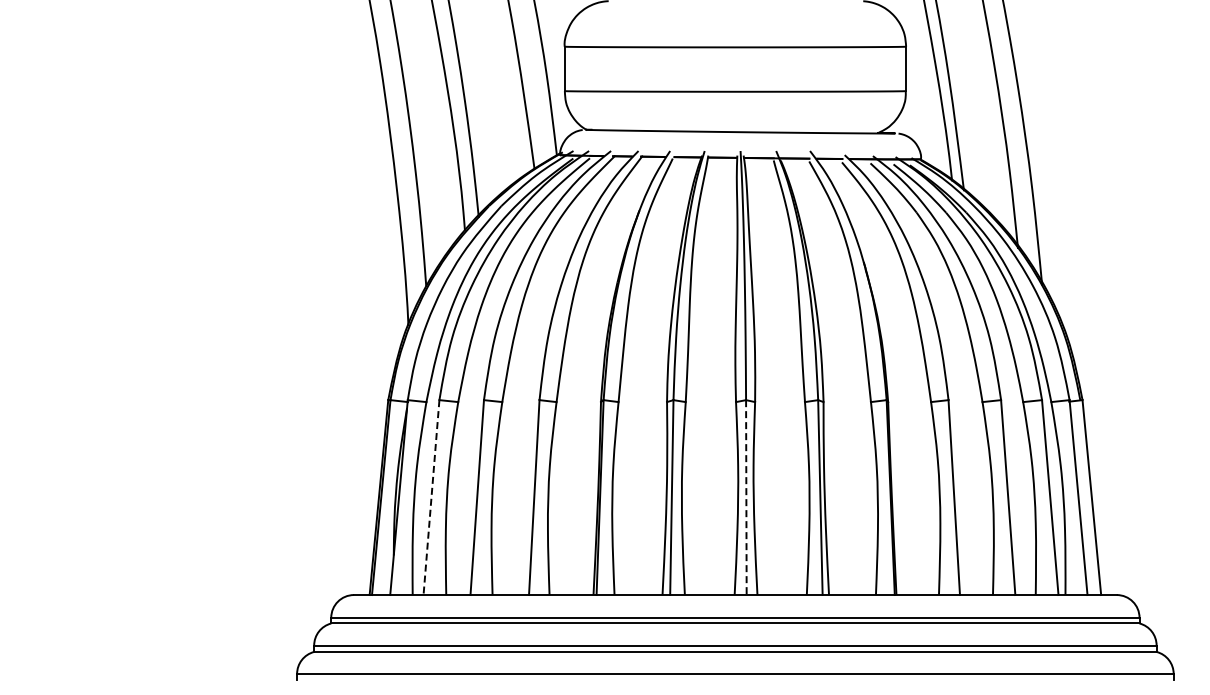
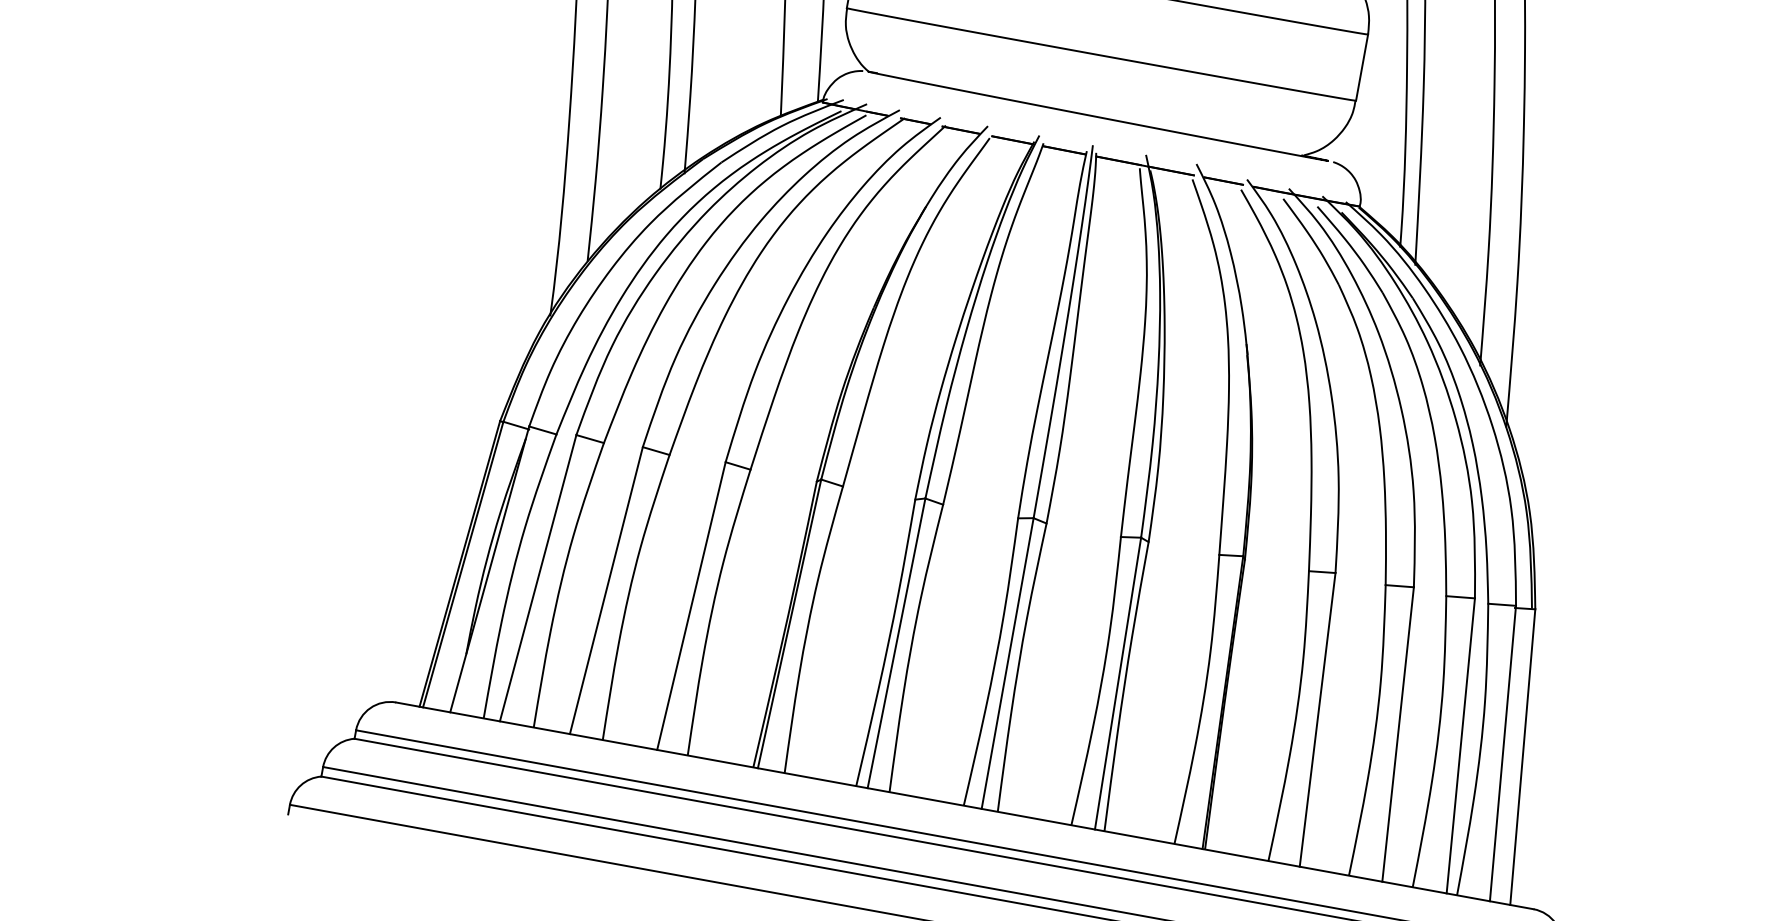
line: (431, 497) -> (538, 578), dashed -> solid
line: (746, 498) -> (1007, 664), dashed -> solid

